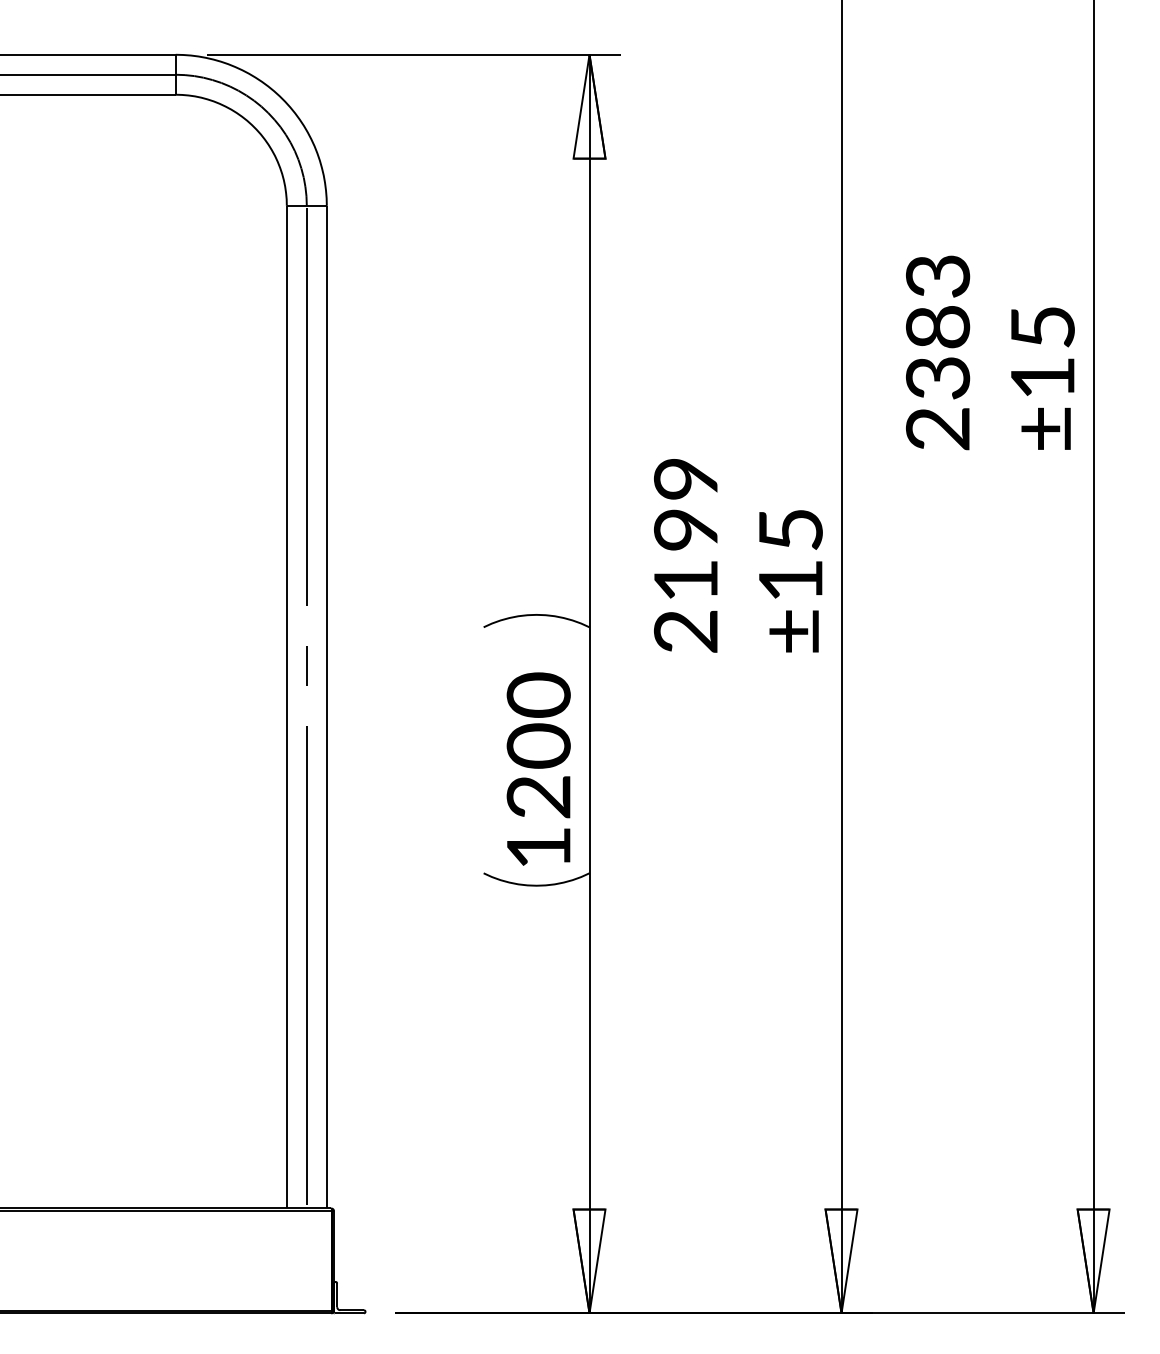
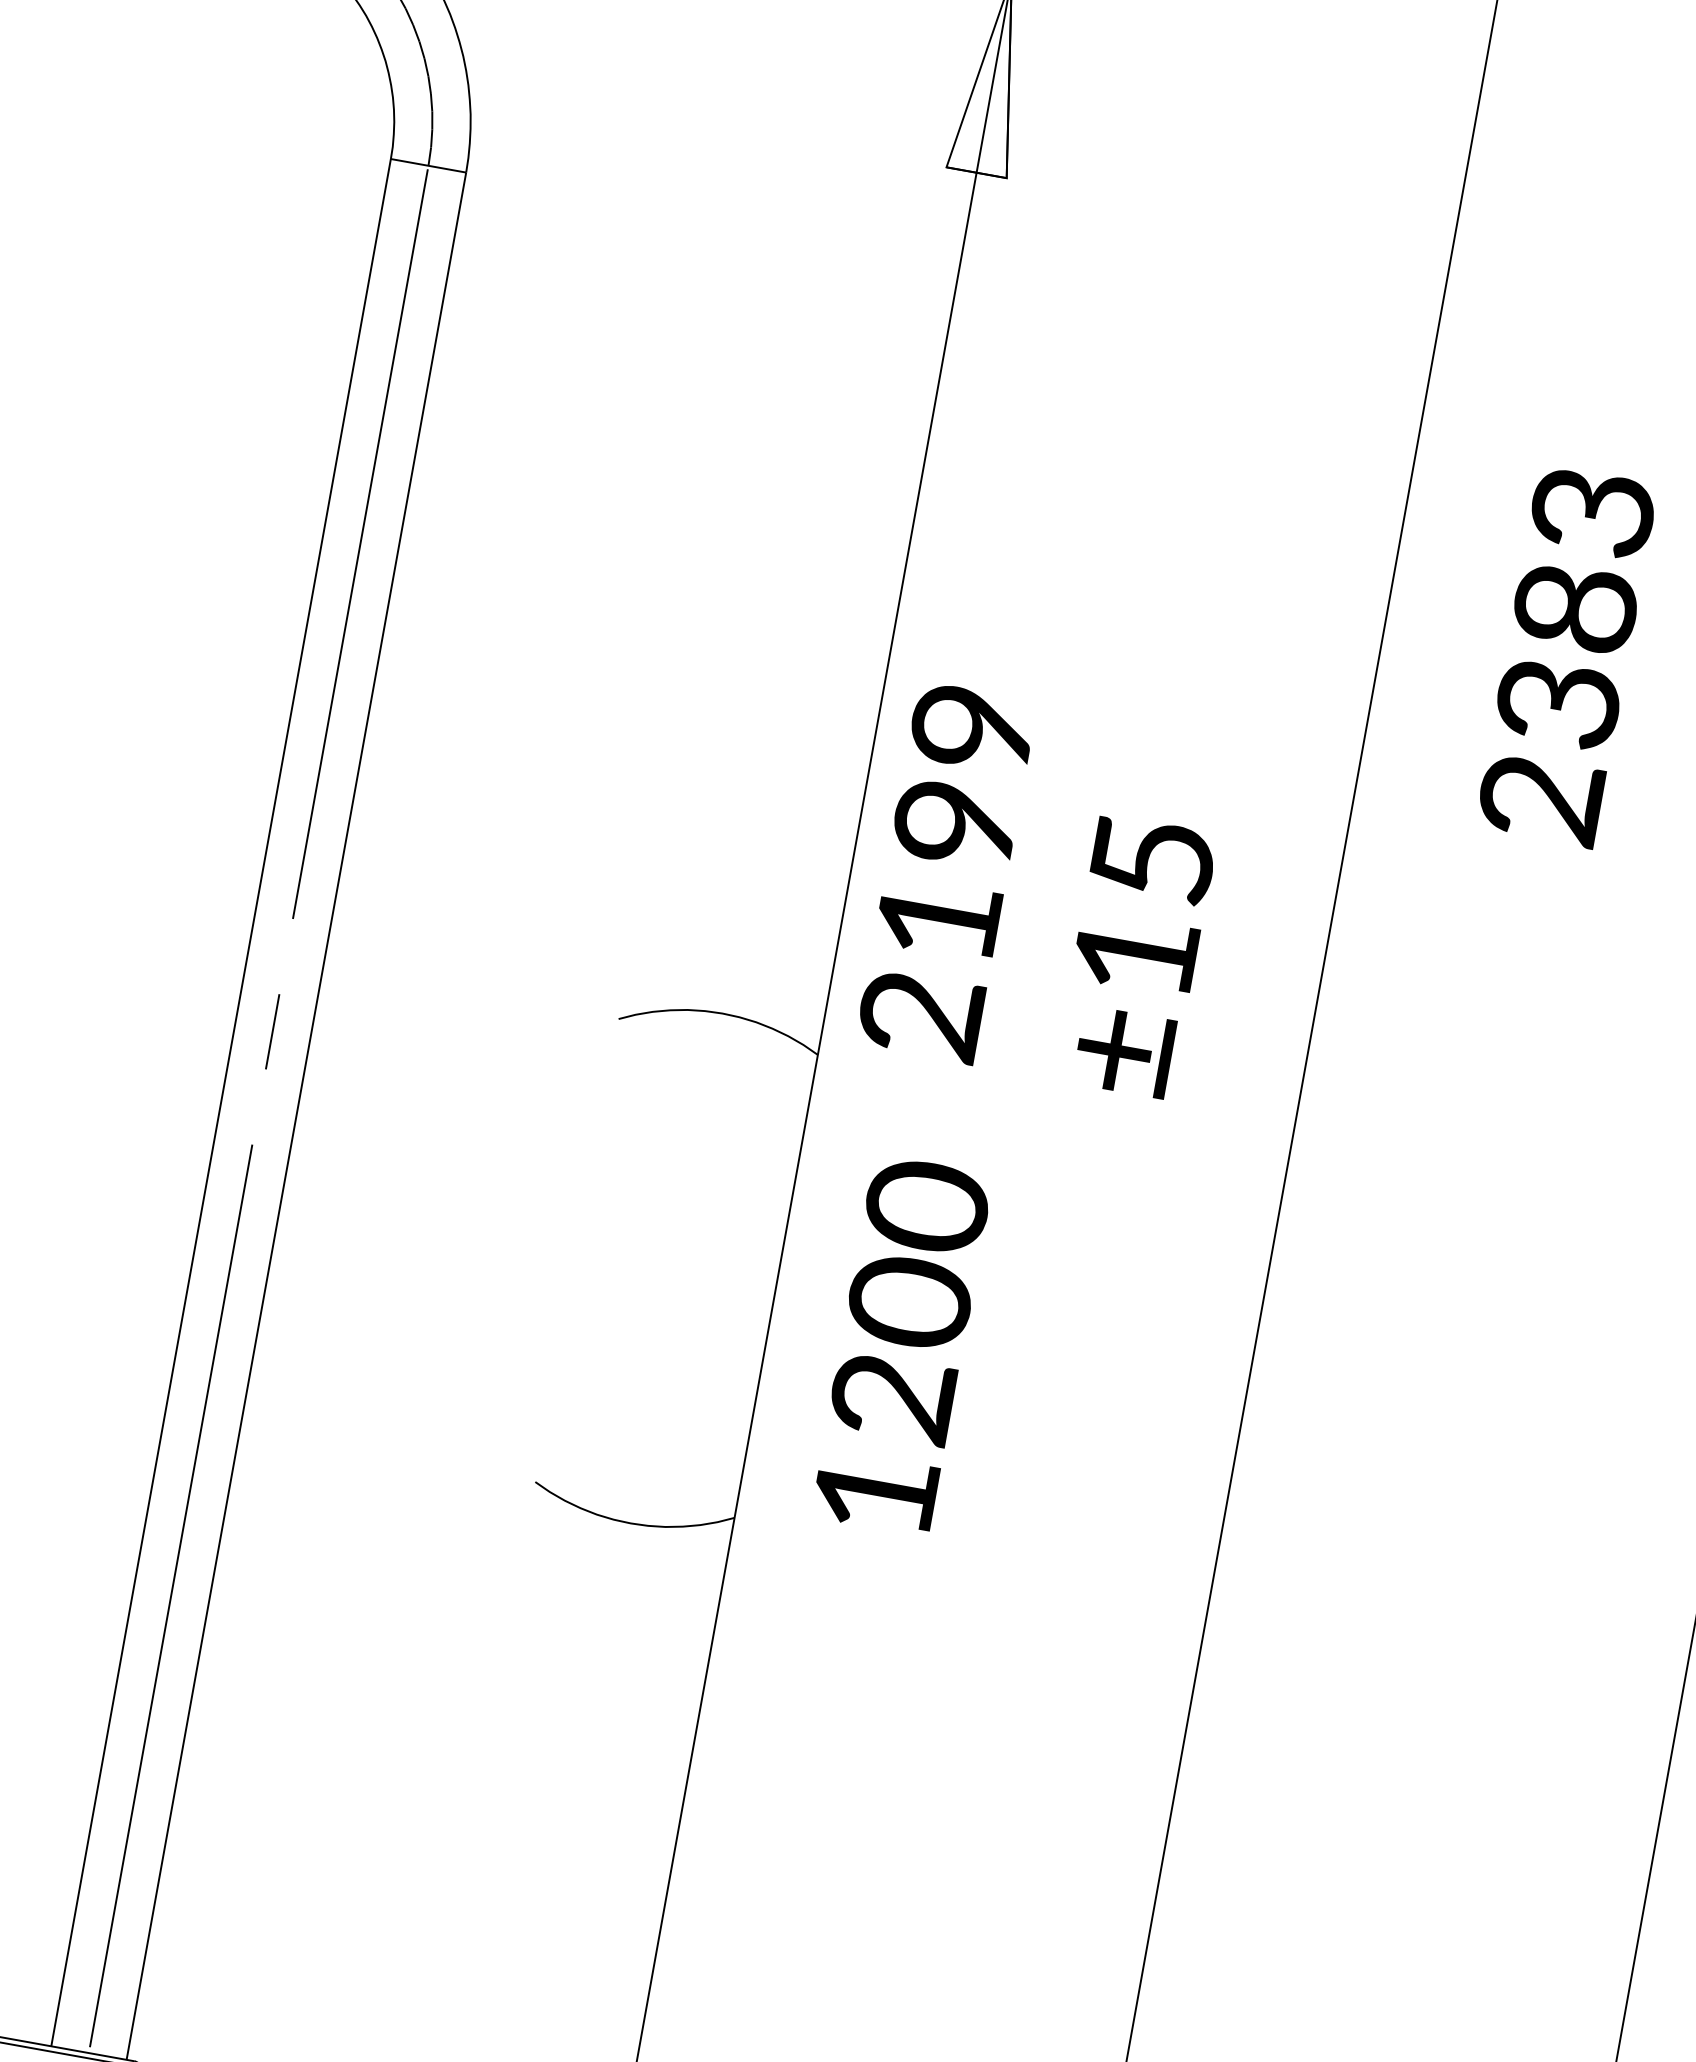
text: (738, 555) -> (1045, 890), moved
text: (538, 768) -> (901, 1344), moved

